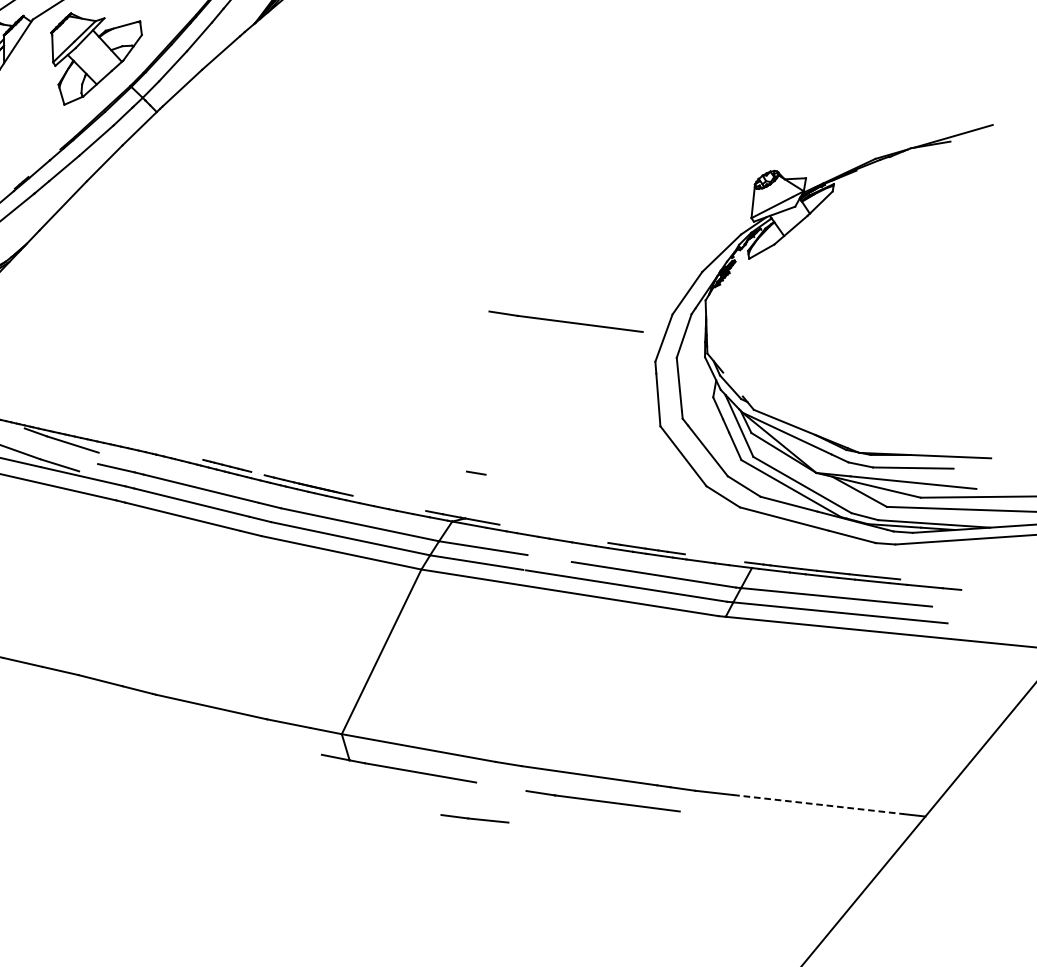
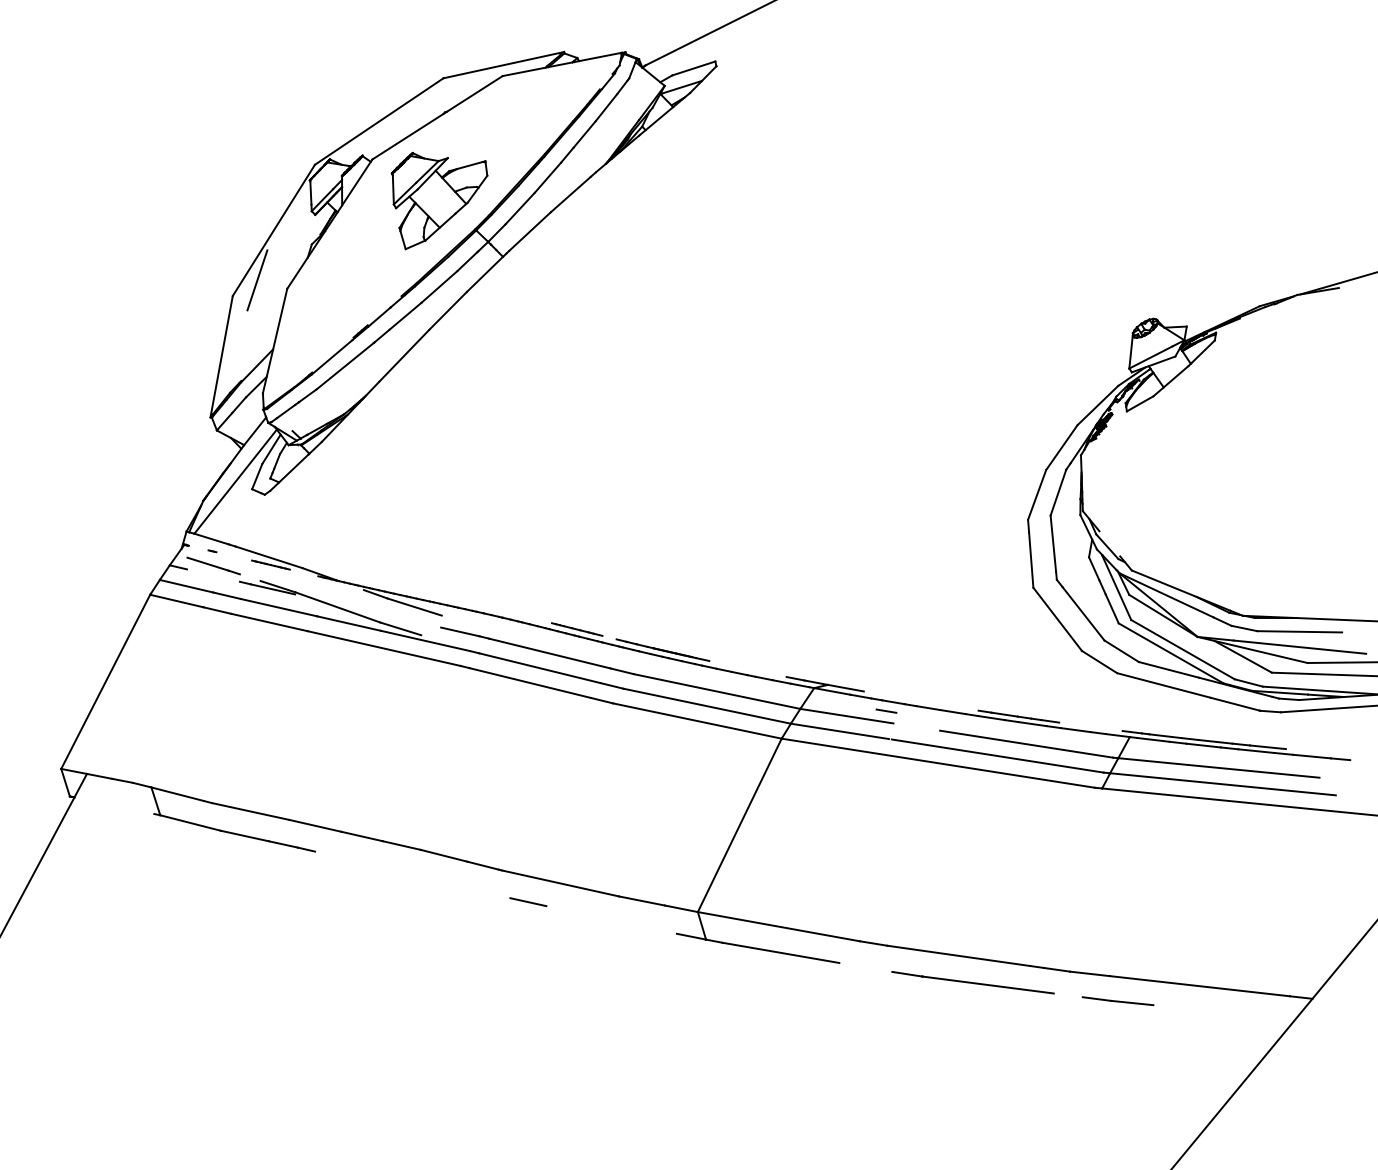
line: (565, 321) -> (933, 477), removed
line: (476, 472) -> (886, 710), moved
line: (181, 725) -> (528, 902), added
line: (818, 804) -> (1199, 986), dashed -> solid
line: (474, 819) -> (1117, 1001), moved

